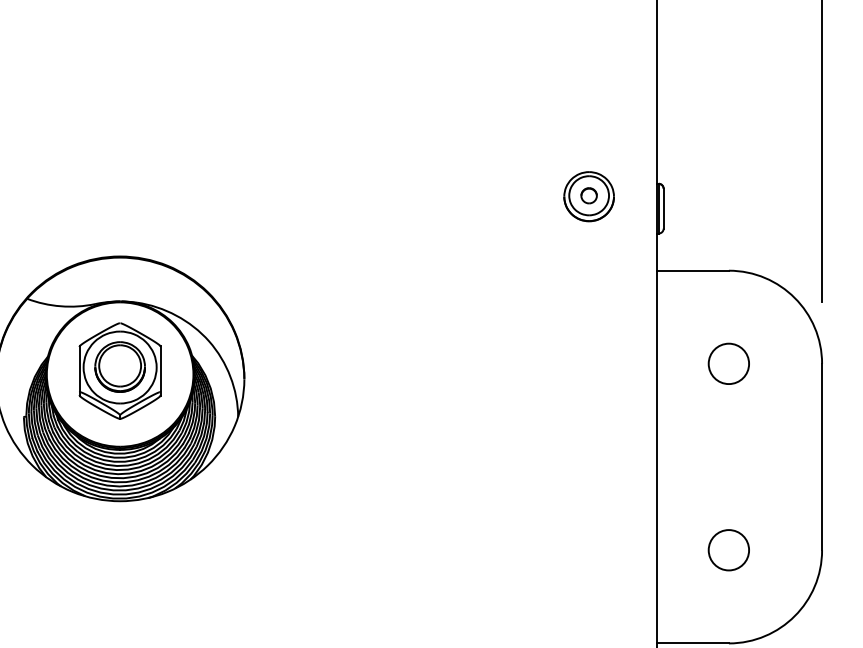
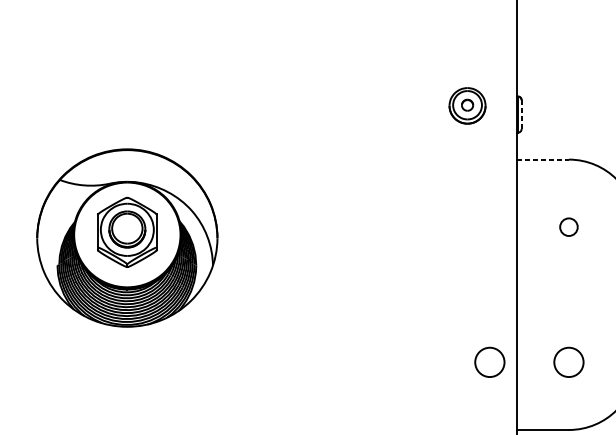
line: (663, 208) -> (521, 114), solid -> dashed
line: (693, 270) -> (543, 159), solid -> dashed
circle: (728, 363) -> (568, 226), size x0.6
circle: (619, 550) -> (489, 362), added

